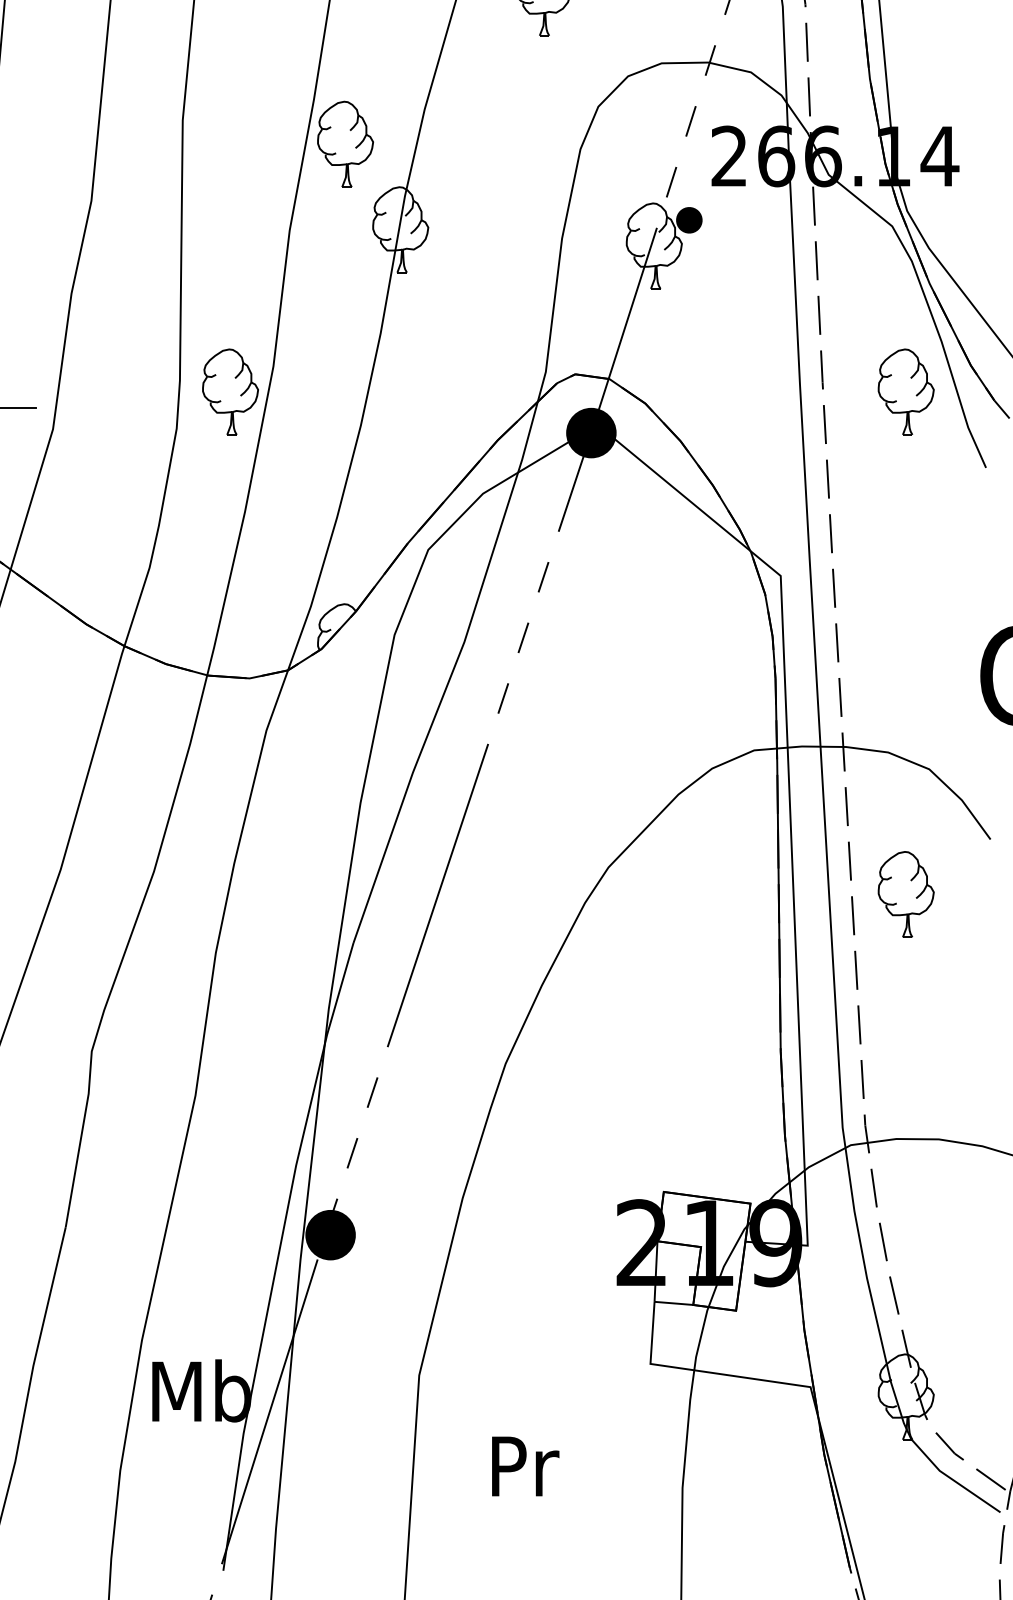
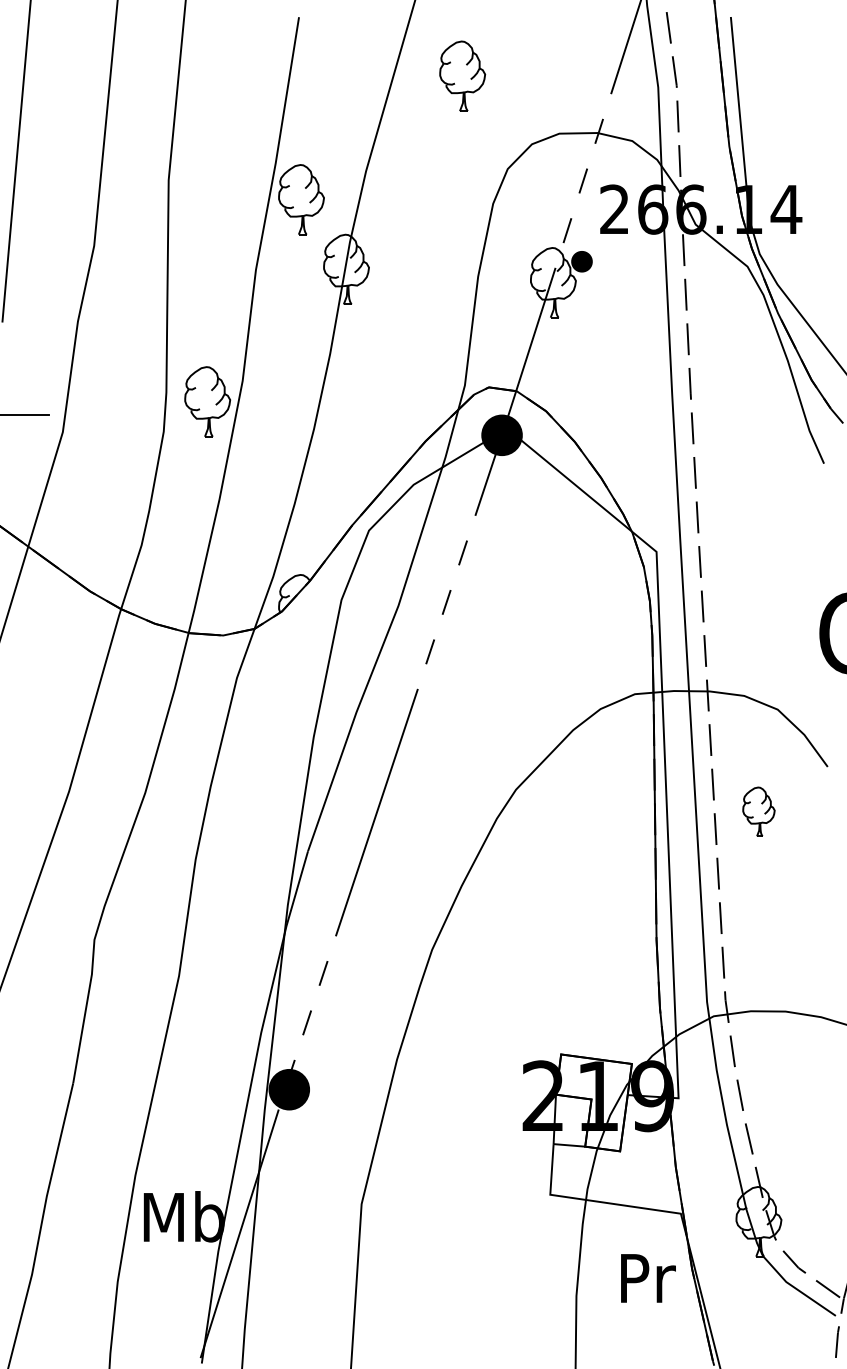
part: (905, 391) -> (758, 401), removed
part: (905, 894) -> (758, 811), size x0.7
text: (525, 1466) -> (648, 1278), moved

